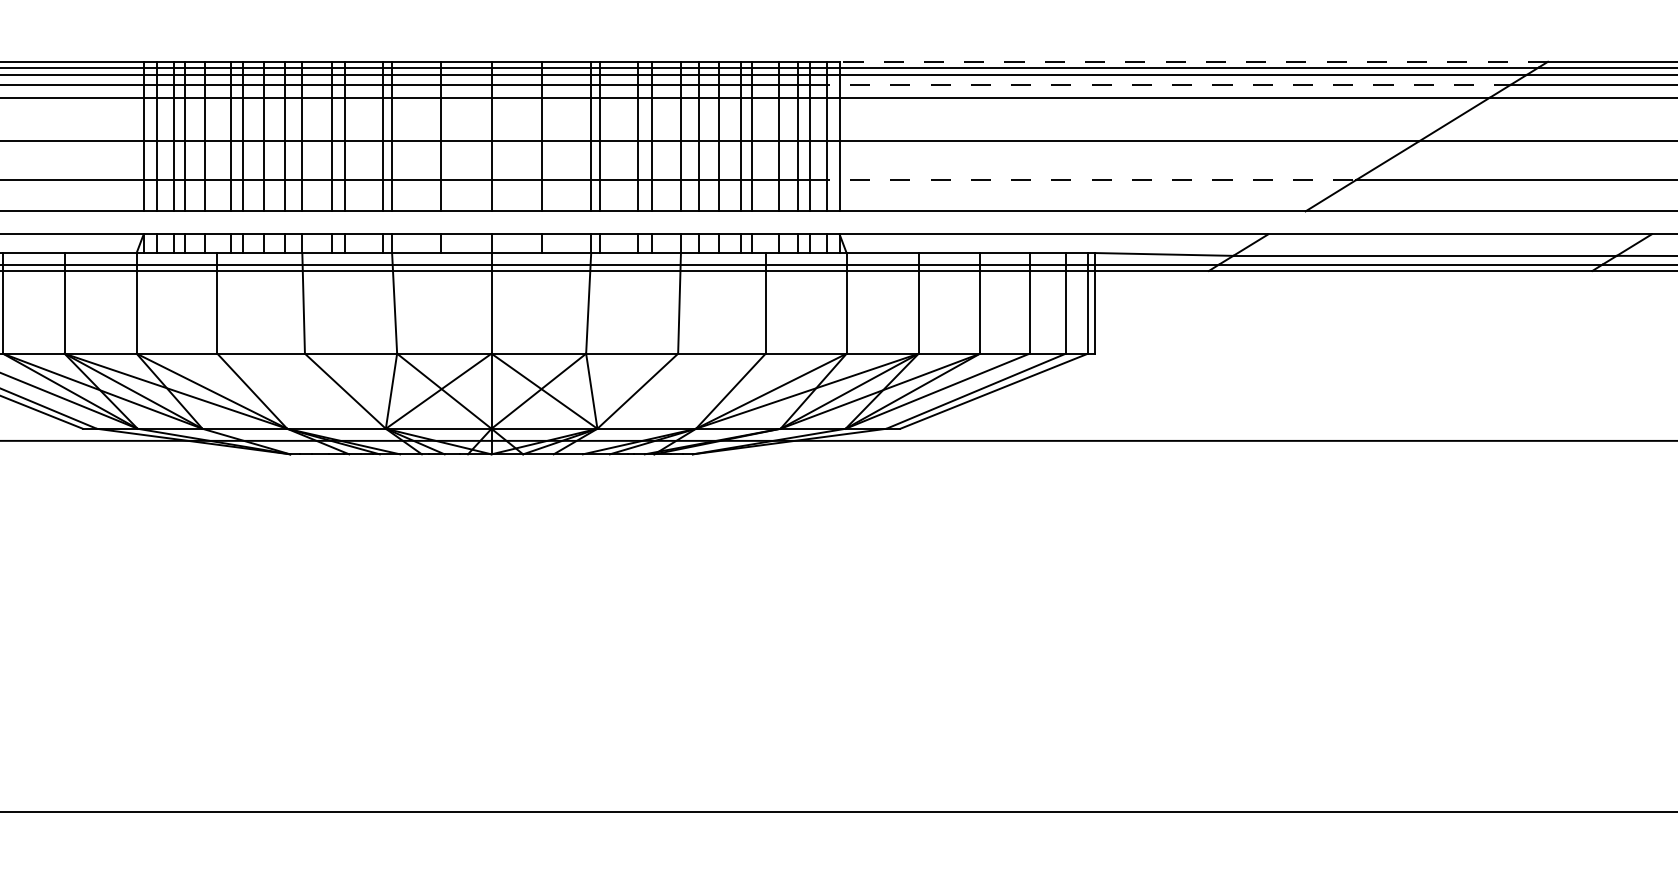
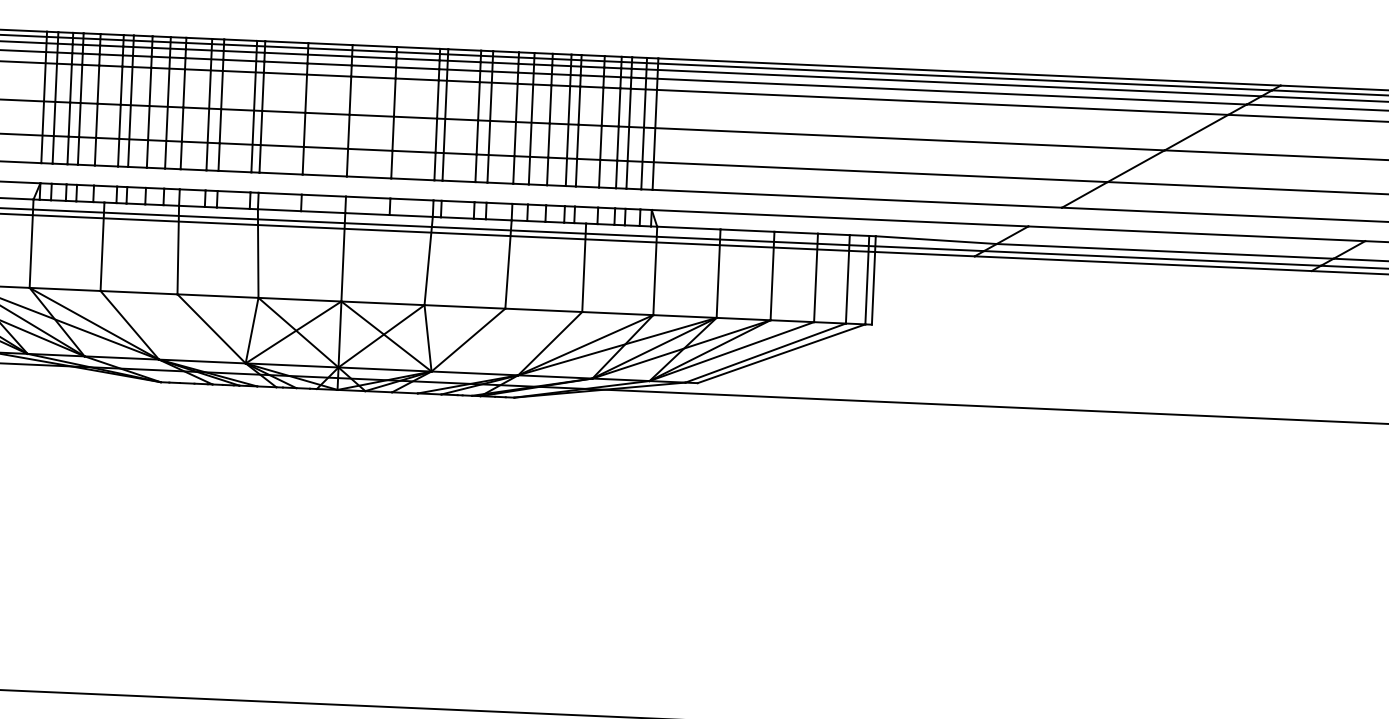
line: (1193, 61) -> (969, 71), dashed -> solid
line: (1160, 84) -> (939, 90), dashed -> solid
line: (1083, 179) -> (868, 171), dashed -> solid

